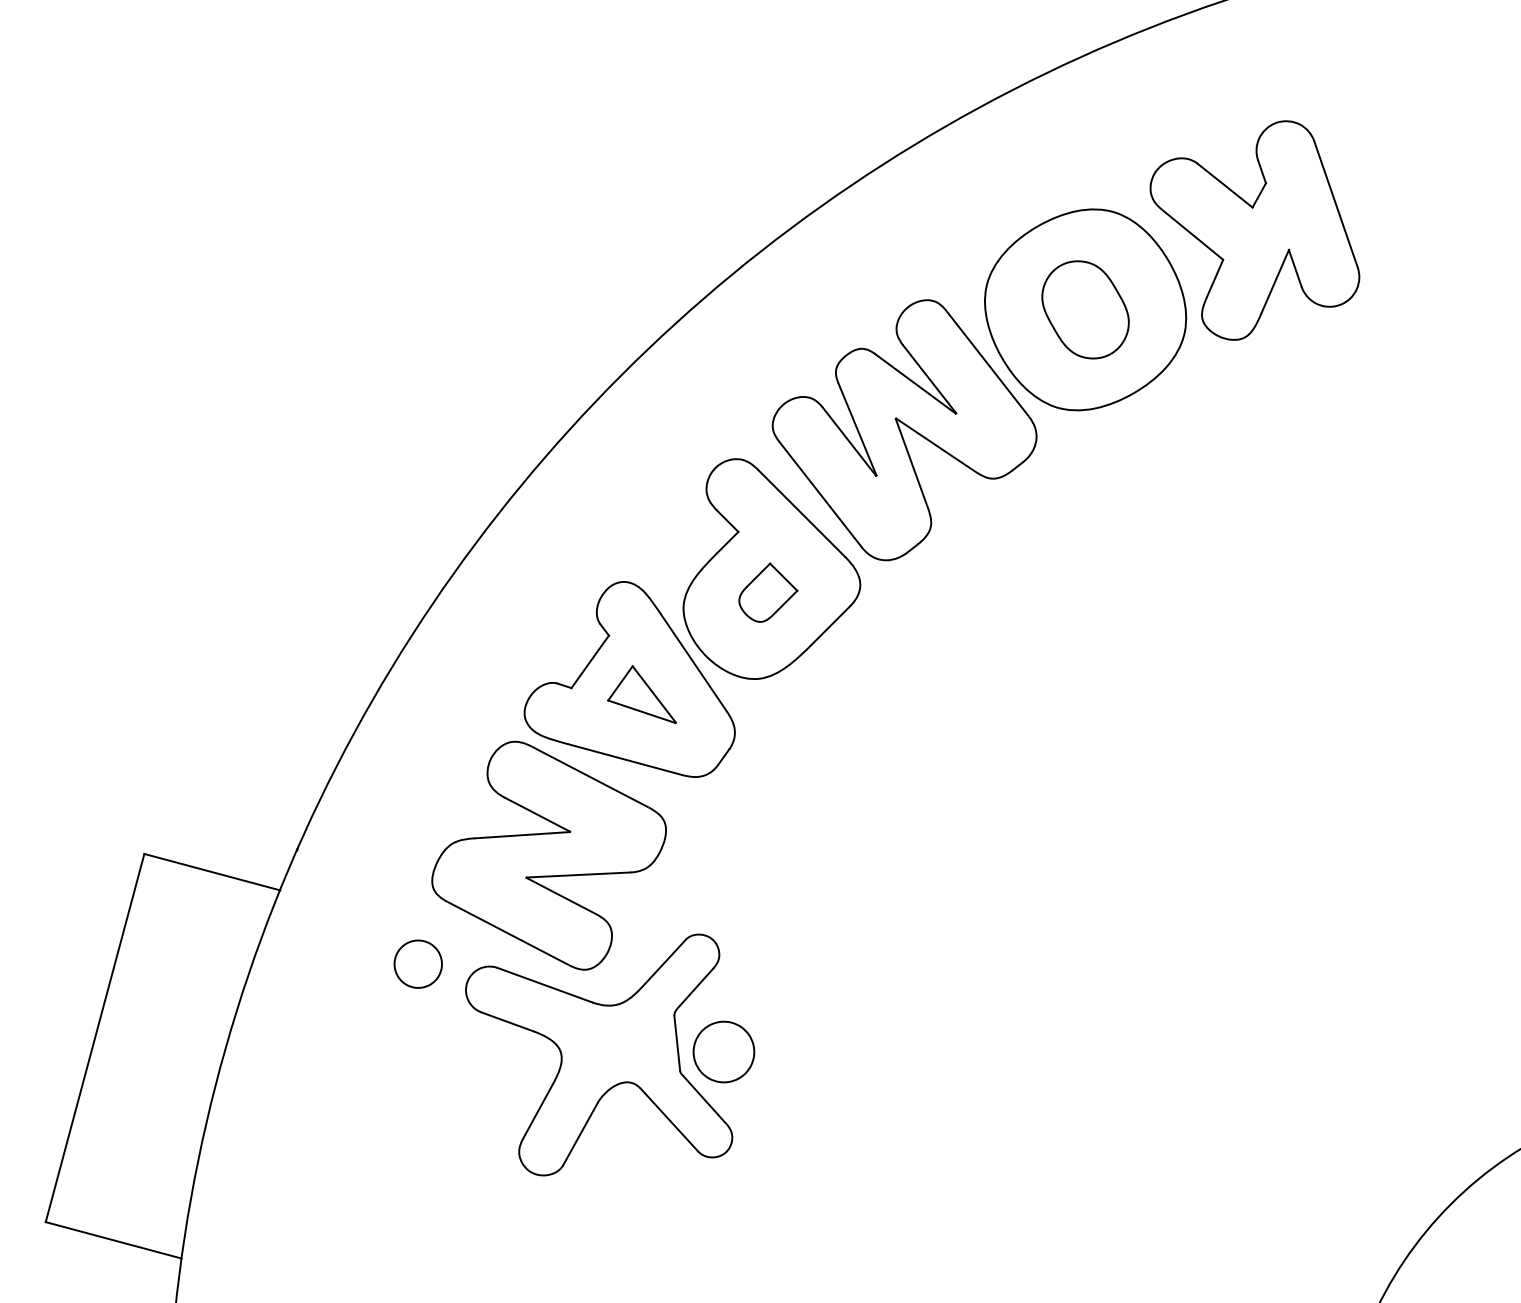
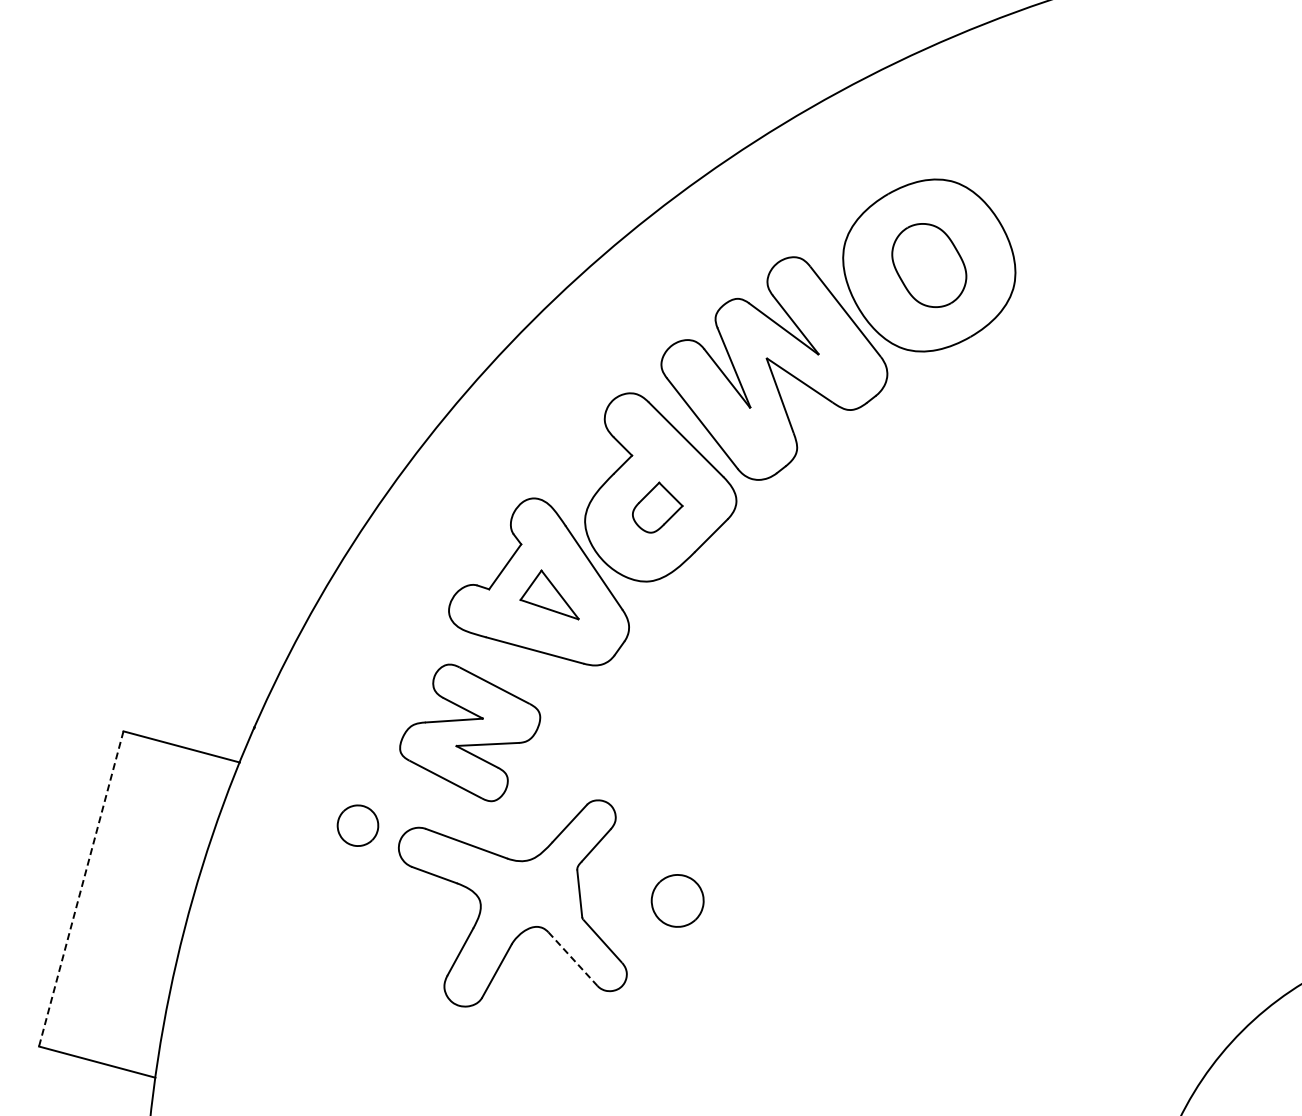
part: (1255, 230) -> (1074, 197), removed
part: (549, 855) -> (470, 732), size x0.7
line: (95, 1038) -> (81, 889), solid -> dashed
part: (723, 1051) -> (677, 900), moved
line: (669, 1120) -> (573, 959), solid -> dashed

